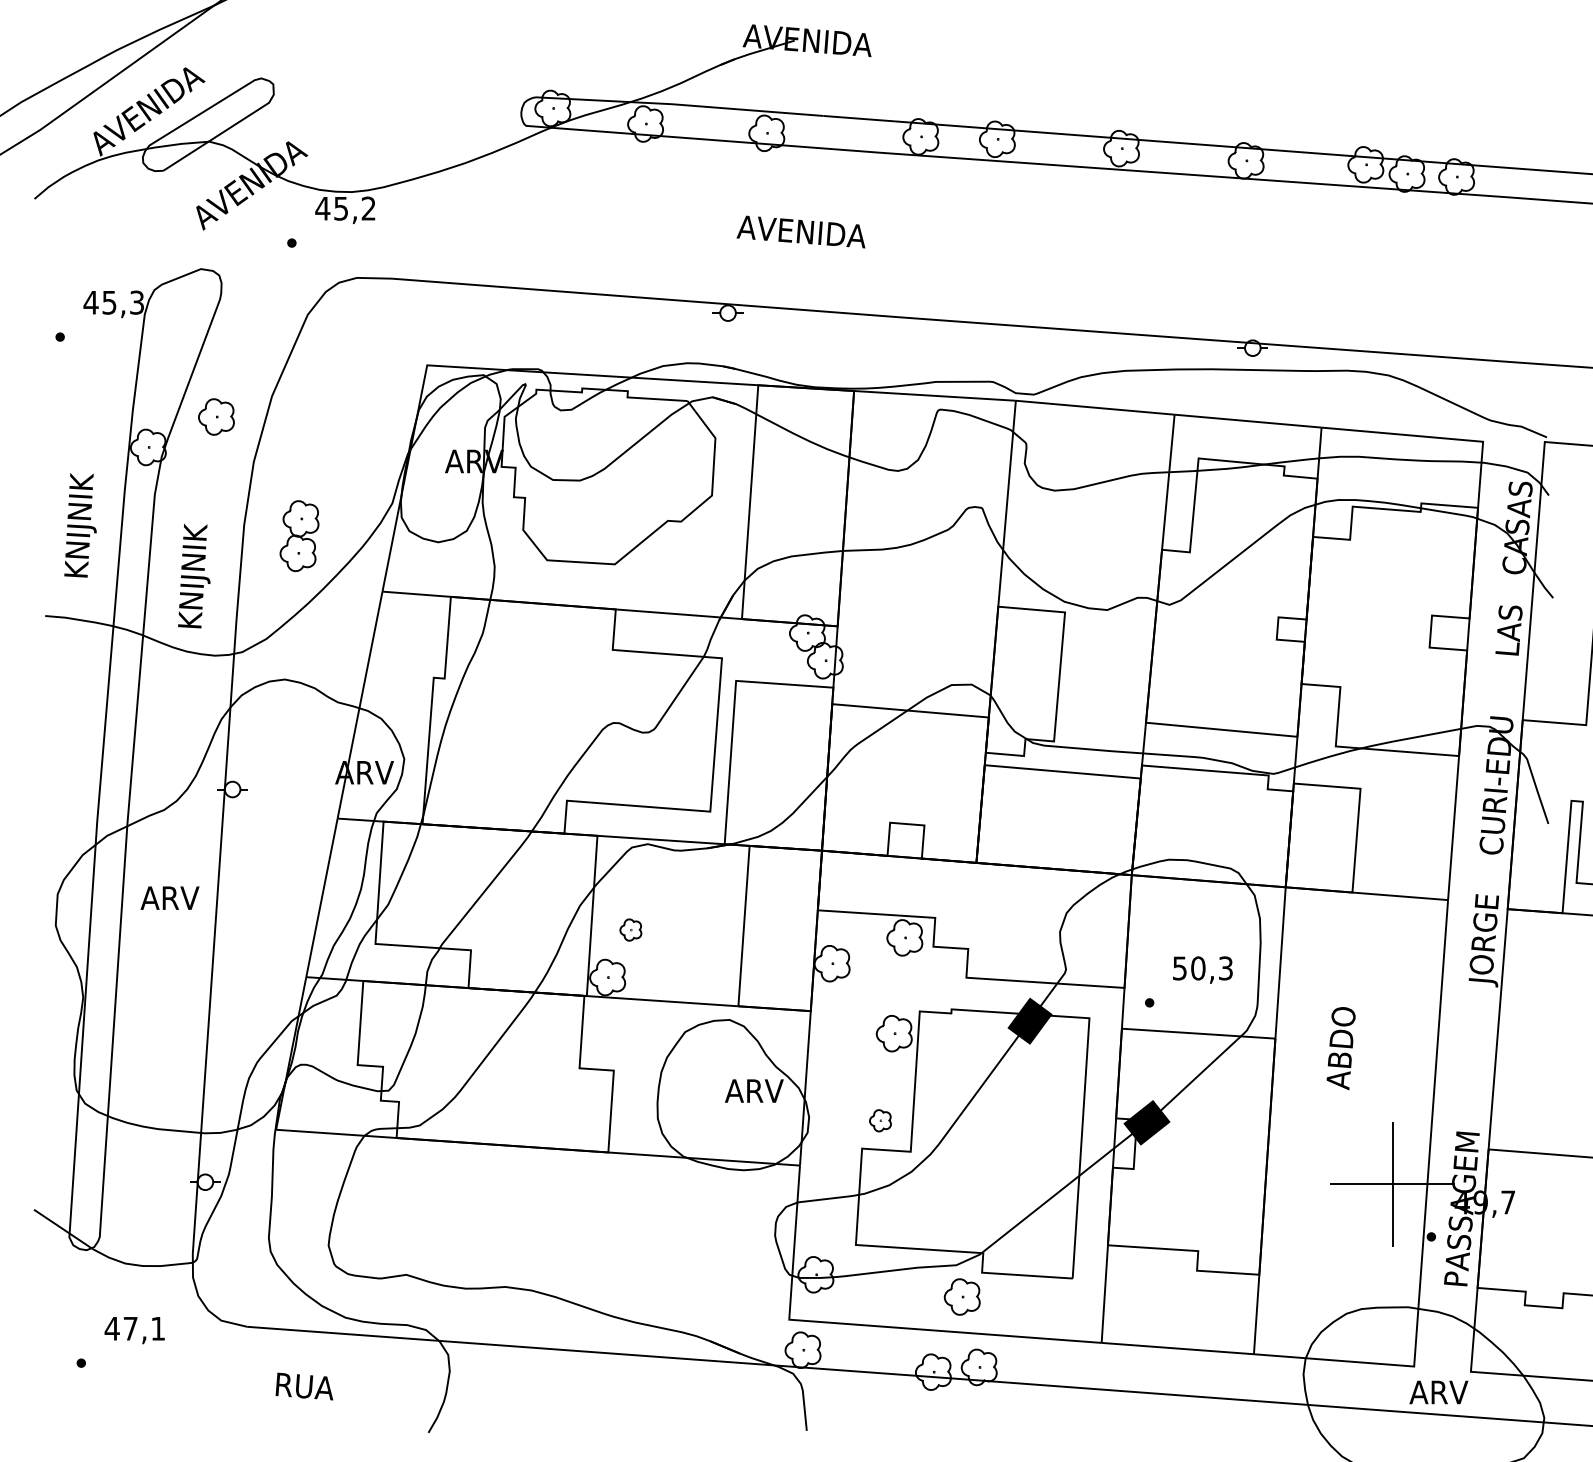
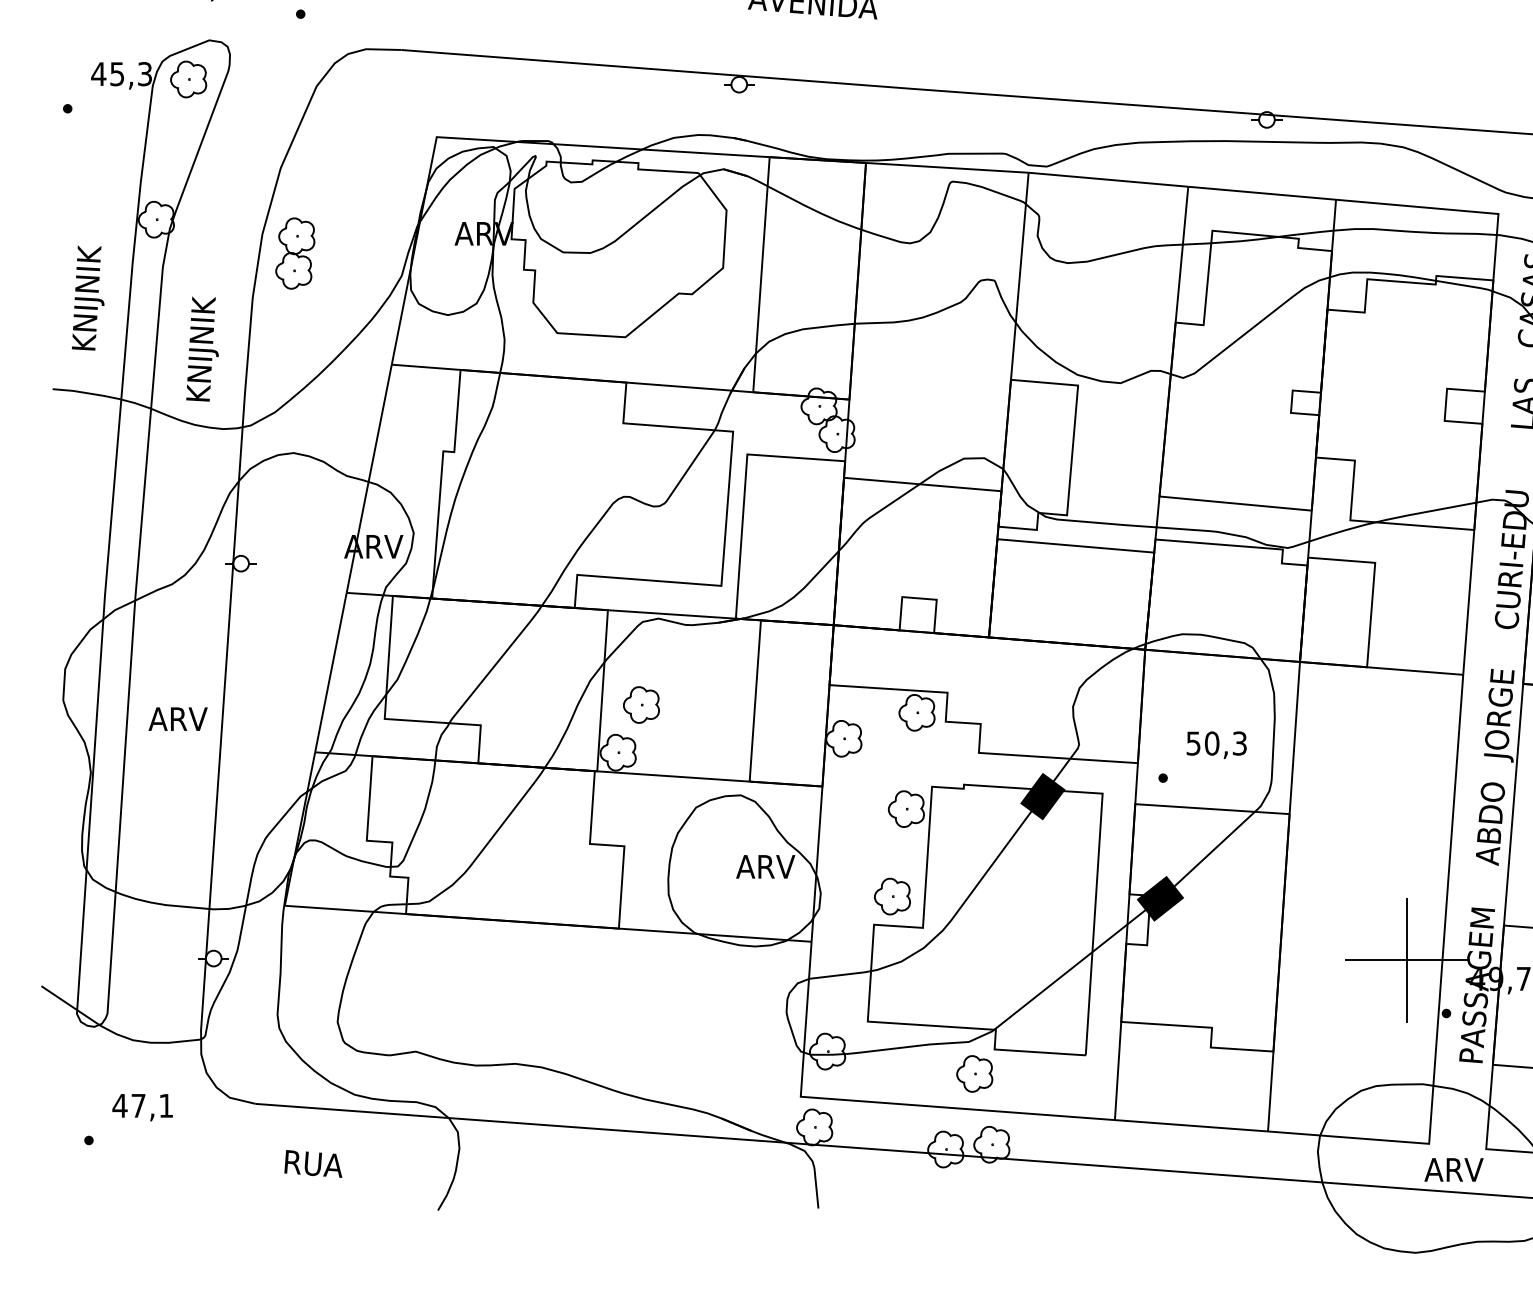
part: (216, 416) -> (188, 78), moved
part: (299, 536) -> (295, 253), moved
text: (169, 897) -> (177, 718), moved
part: (630, 929) -> (641, 704), size x1.67
text: (1340, 1048) -> (1489, 824), moved
part: (880, 1120) -> (892, 896), size x1.67

